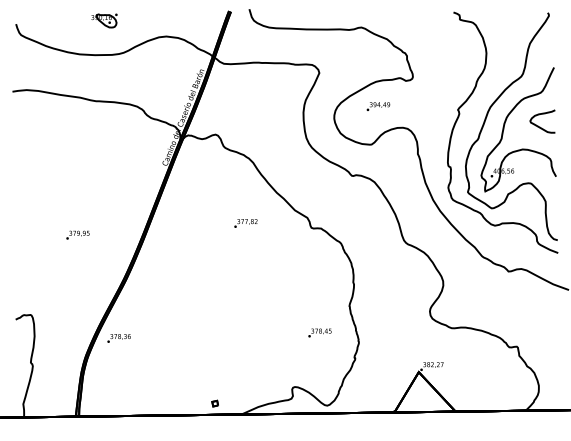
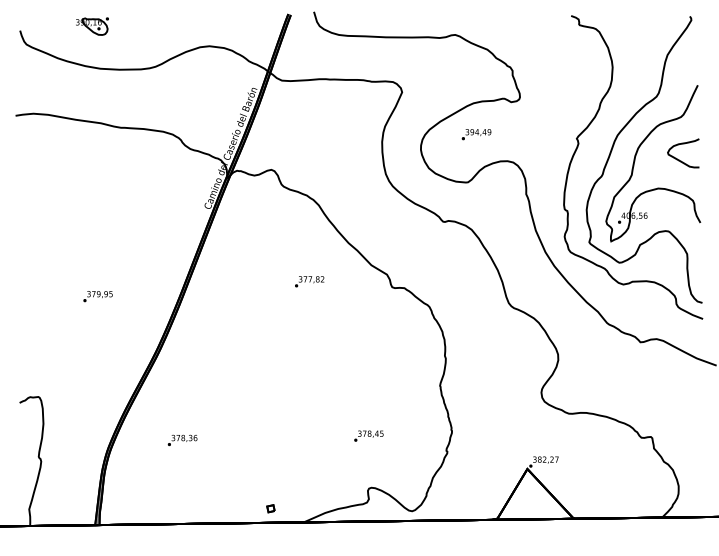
part: (104, 20) -> (92, 26), moved
text: (319, 332) -> (368, 435), moved
text: (118, 338) -> (181, 440), moved

